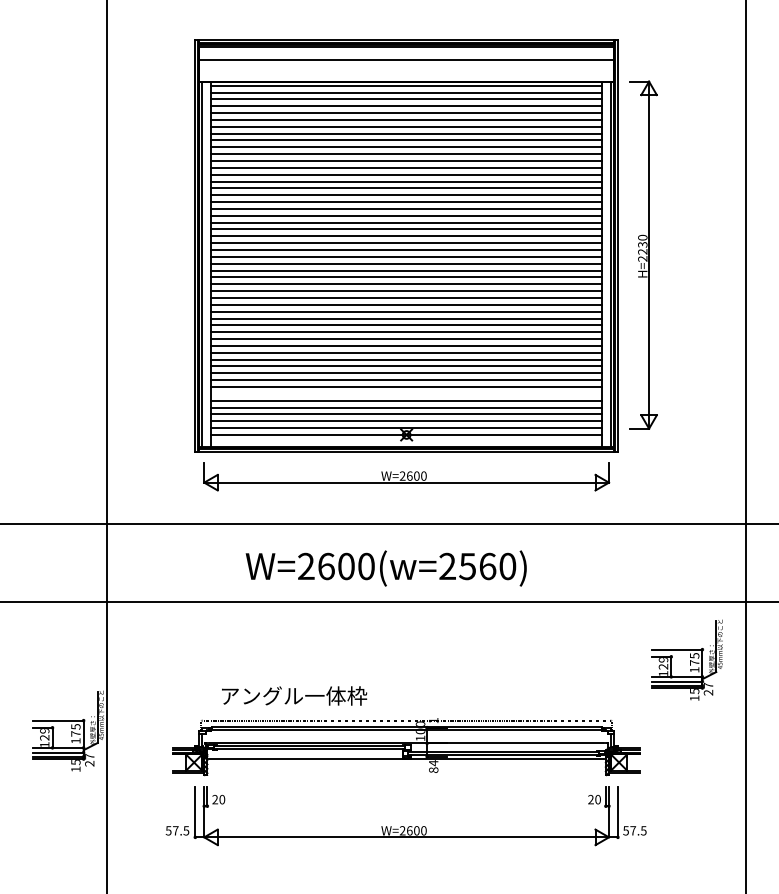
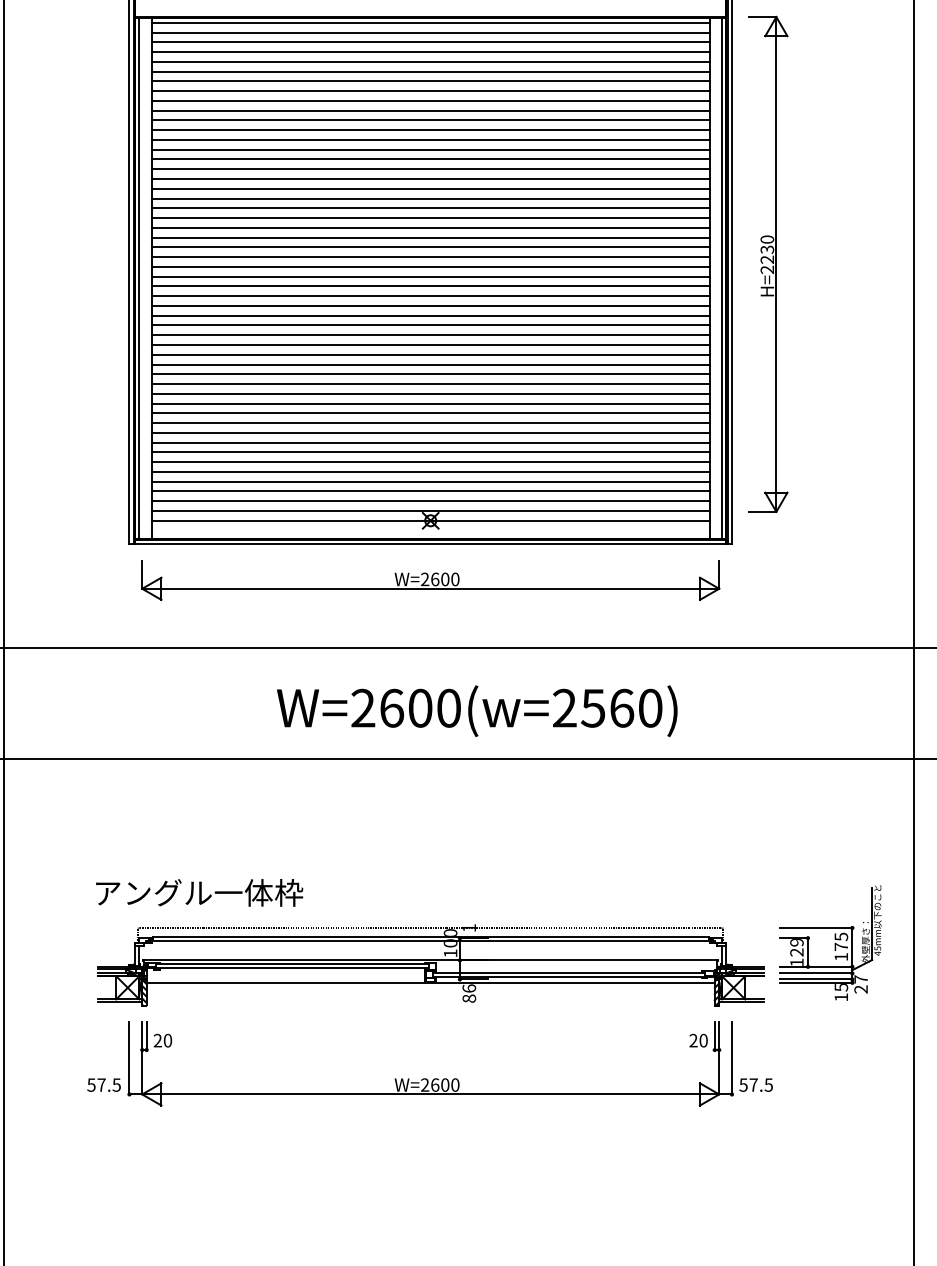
line: (406, 393) -> (430, 461), added
text: (385, 568) -> (476, 711), moved
part: (686, 659) -> (829, 942), moved
text: (294, 695) -> (199, 892), moved
text: (433, 763) -> (469, 989), 84 -> 86

